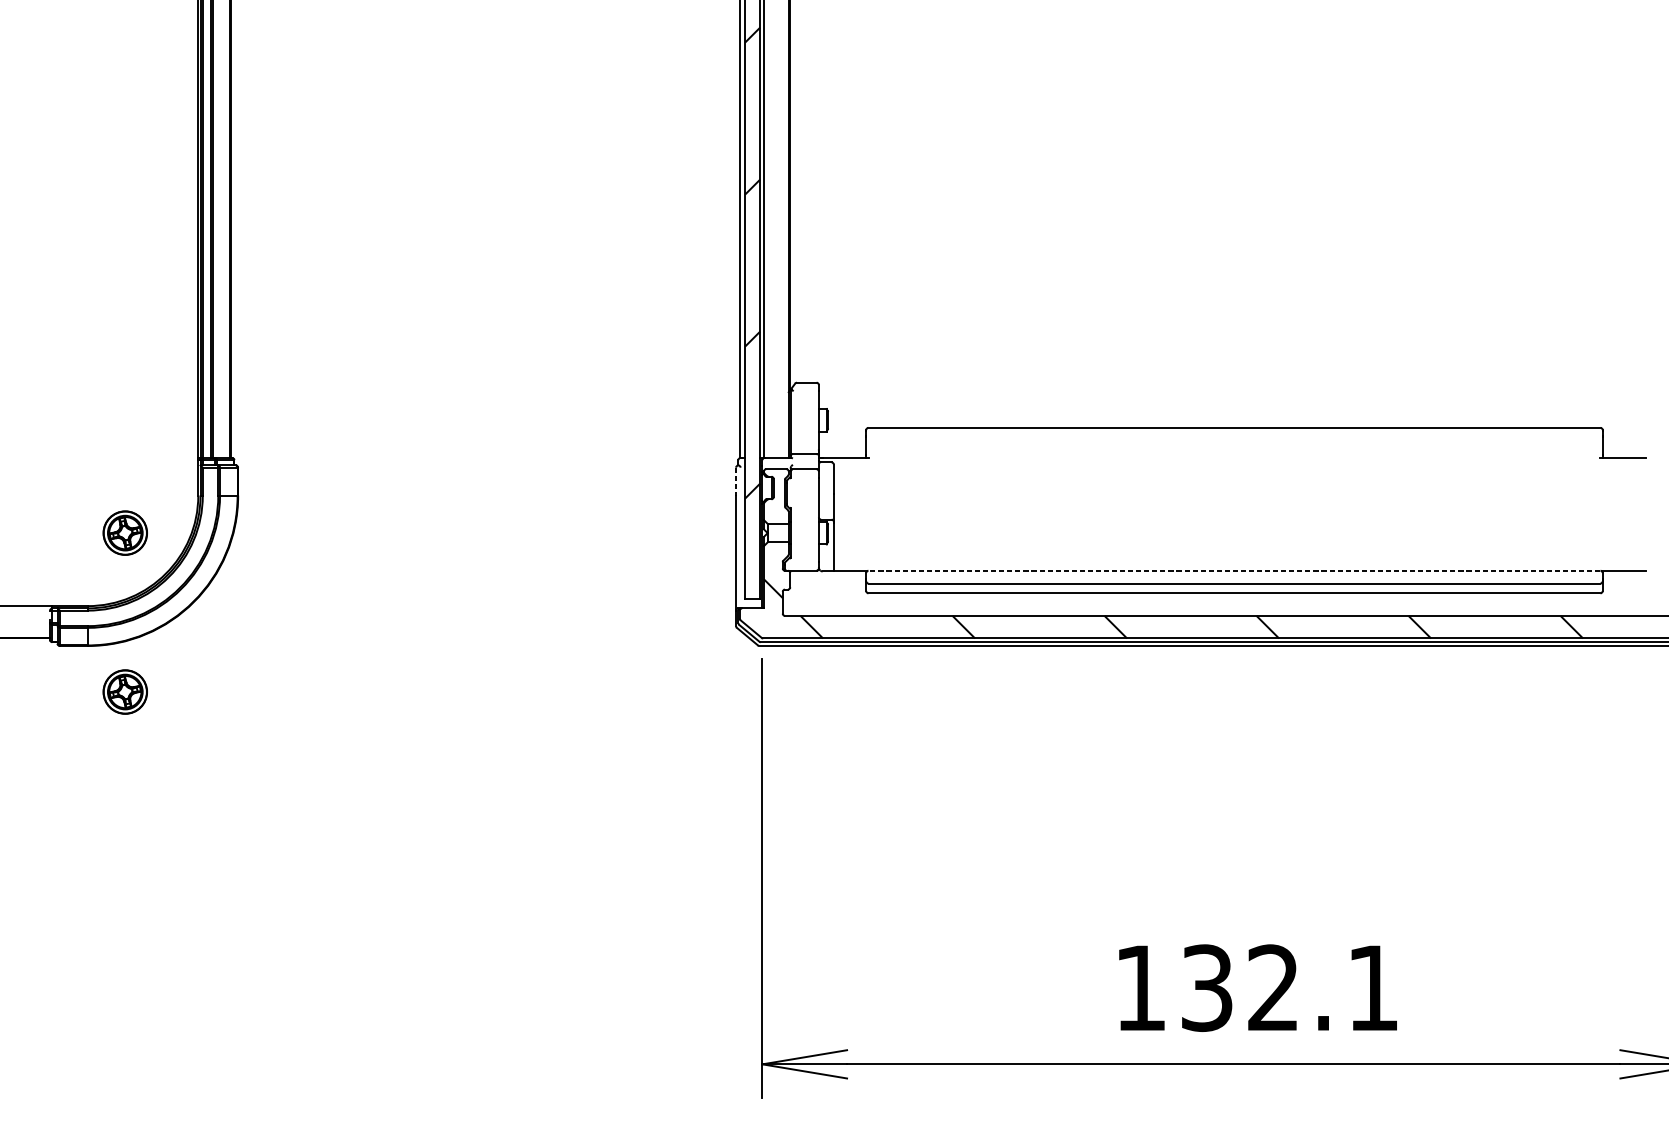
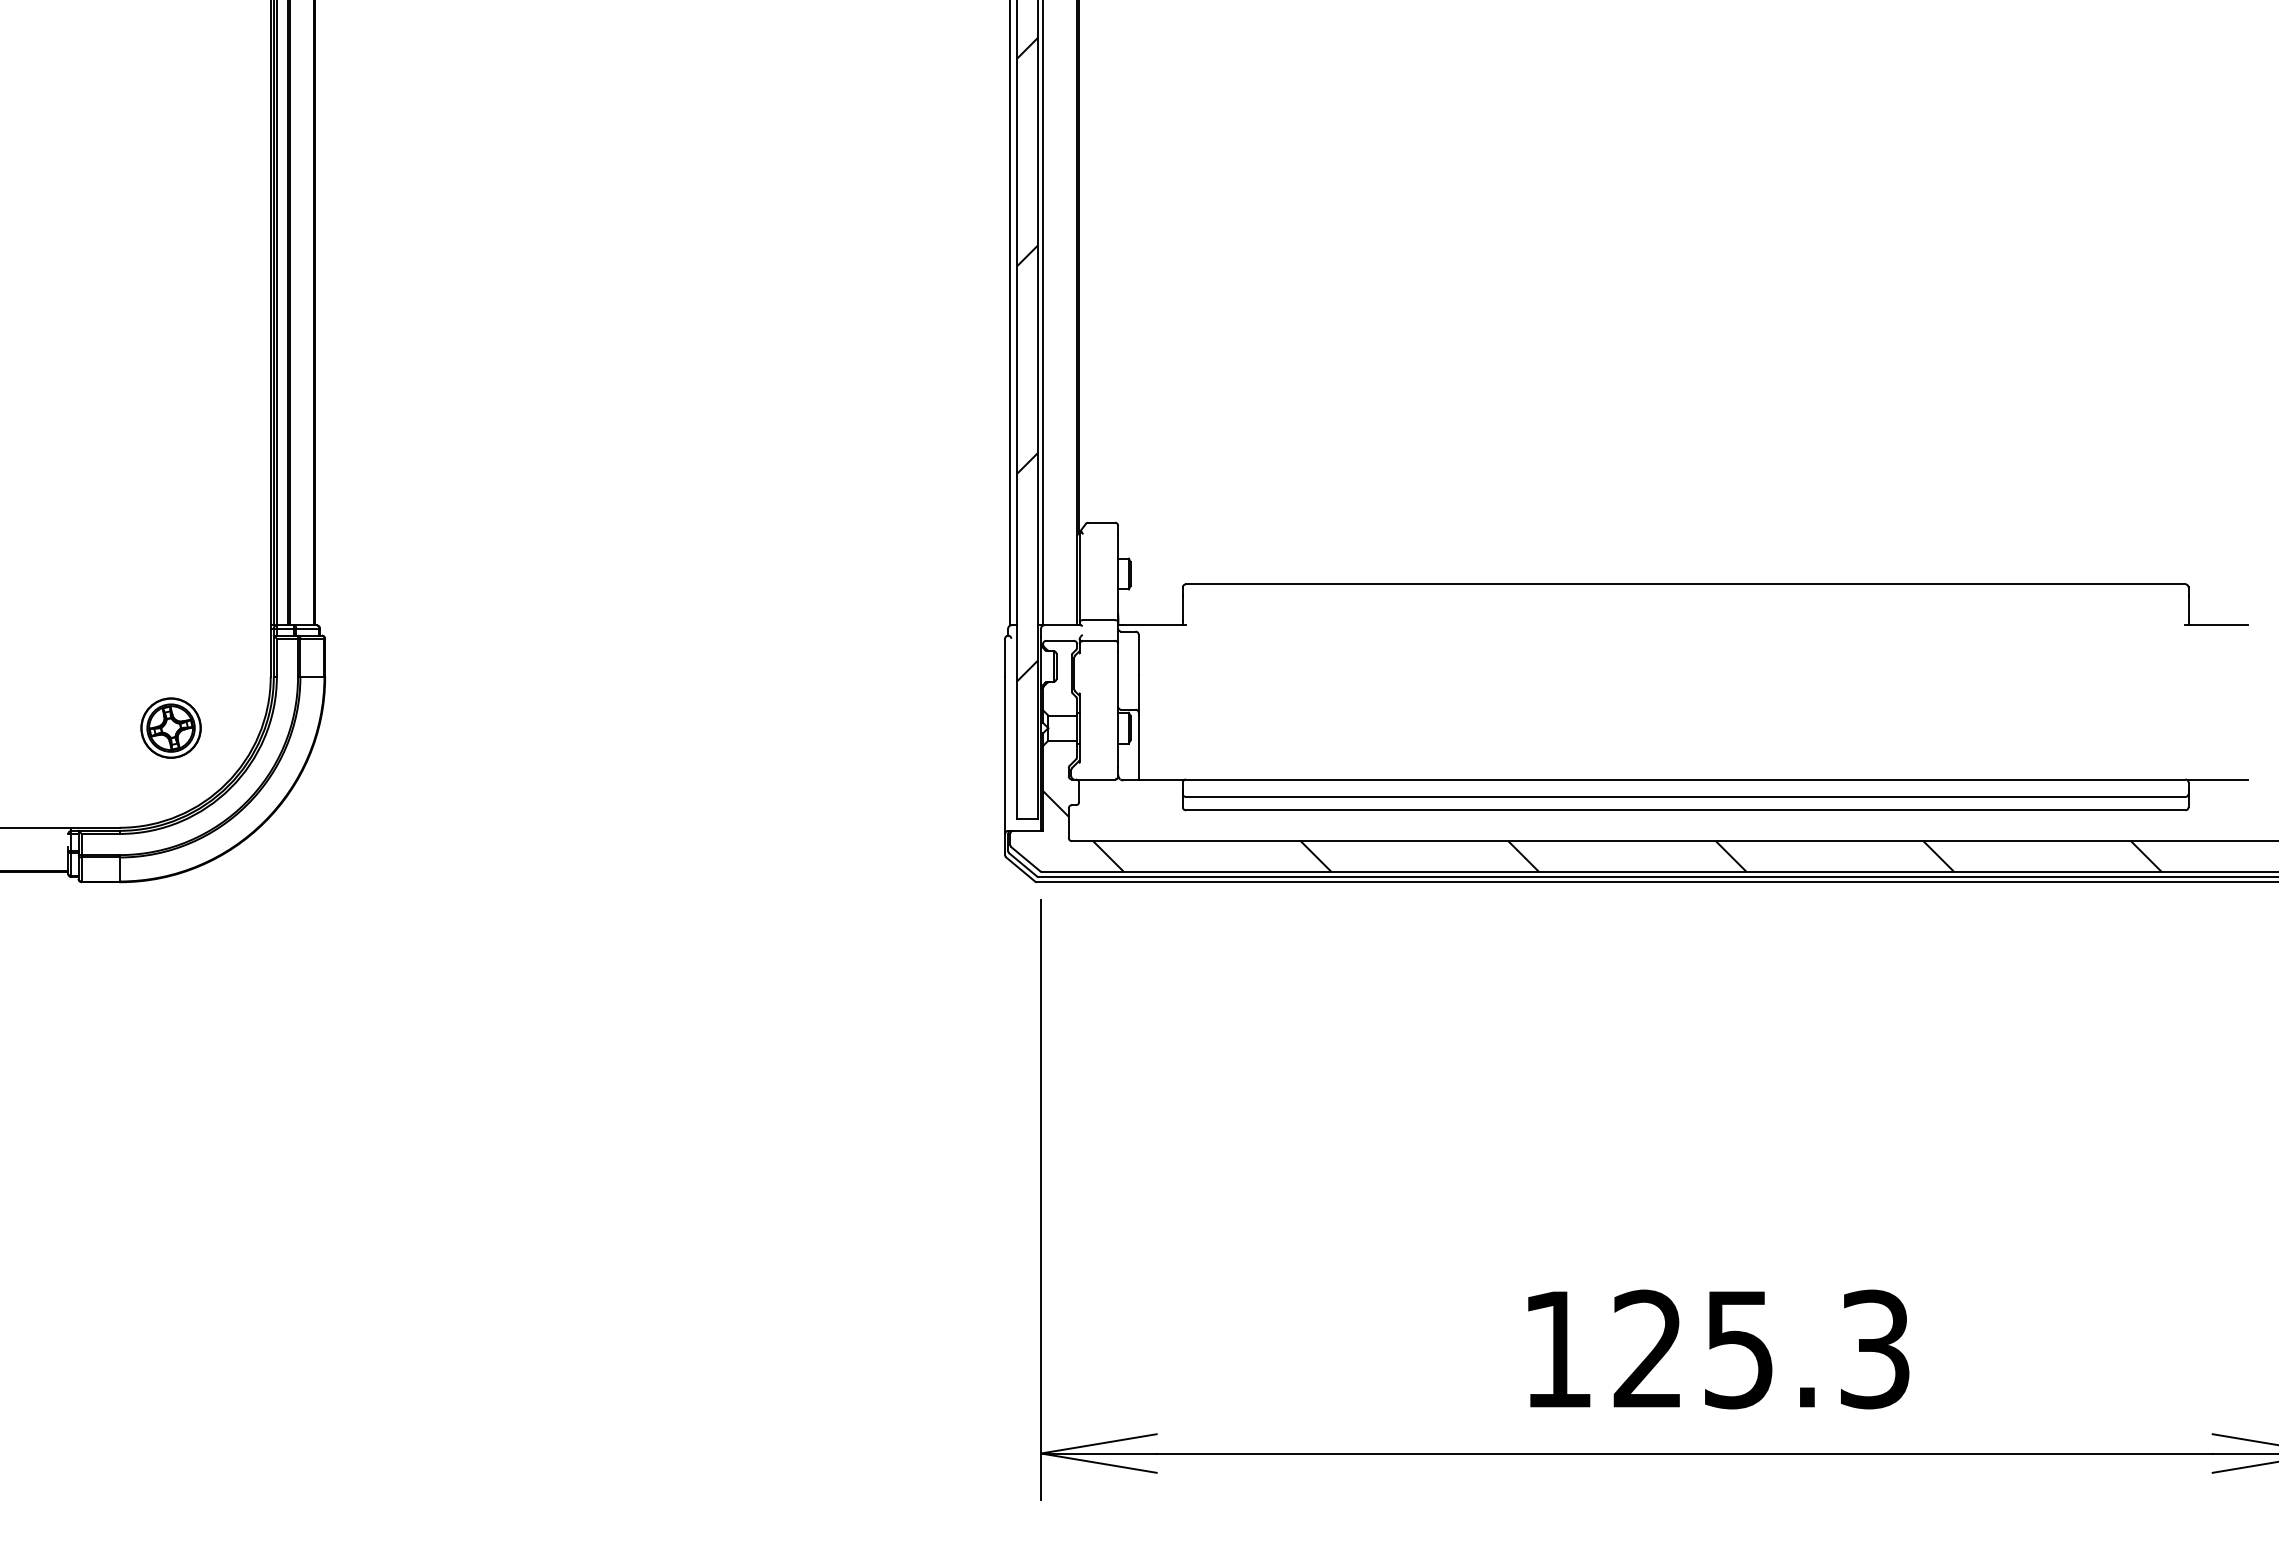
line: (736, 482) -> (1005, 658), dashed -> solid
line: (1234, 570) -> (1685, 779), dashed -> solid
part: (124, 691) -> (170, 944), removed
text: (1289, 988) -> (1761, 1349), 132.1 -> 125.3

